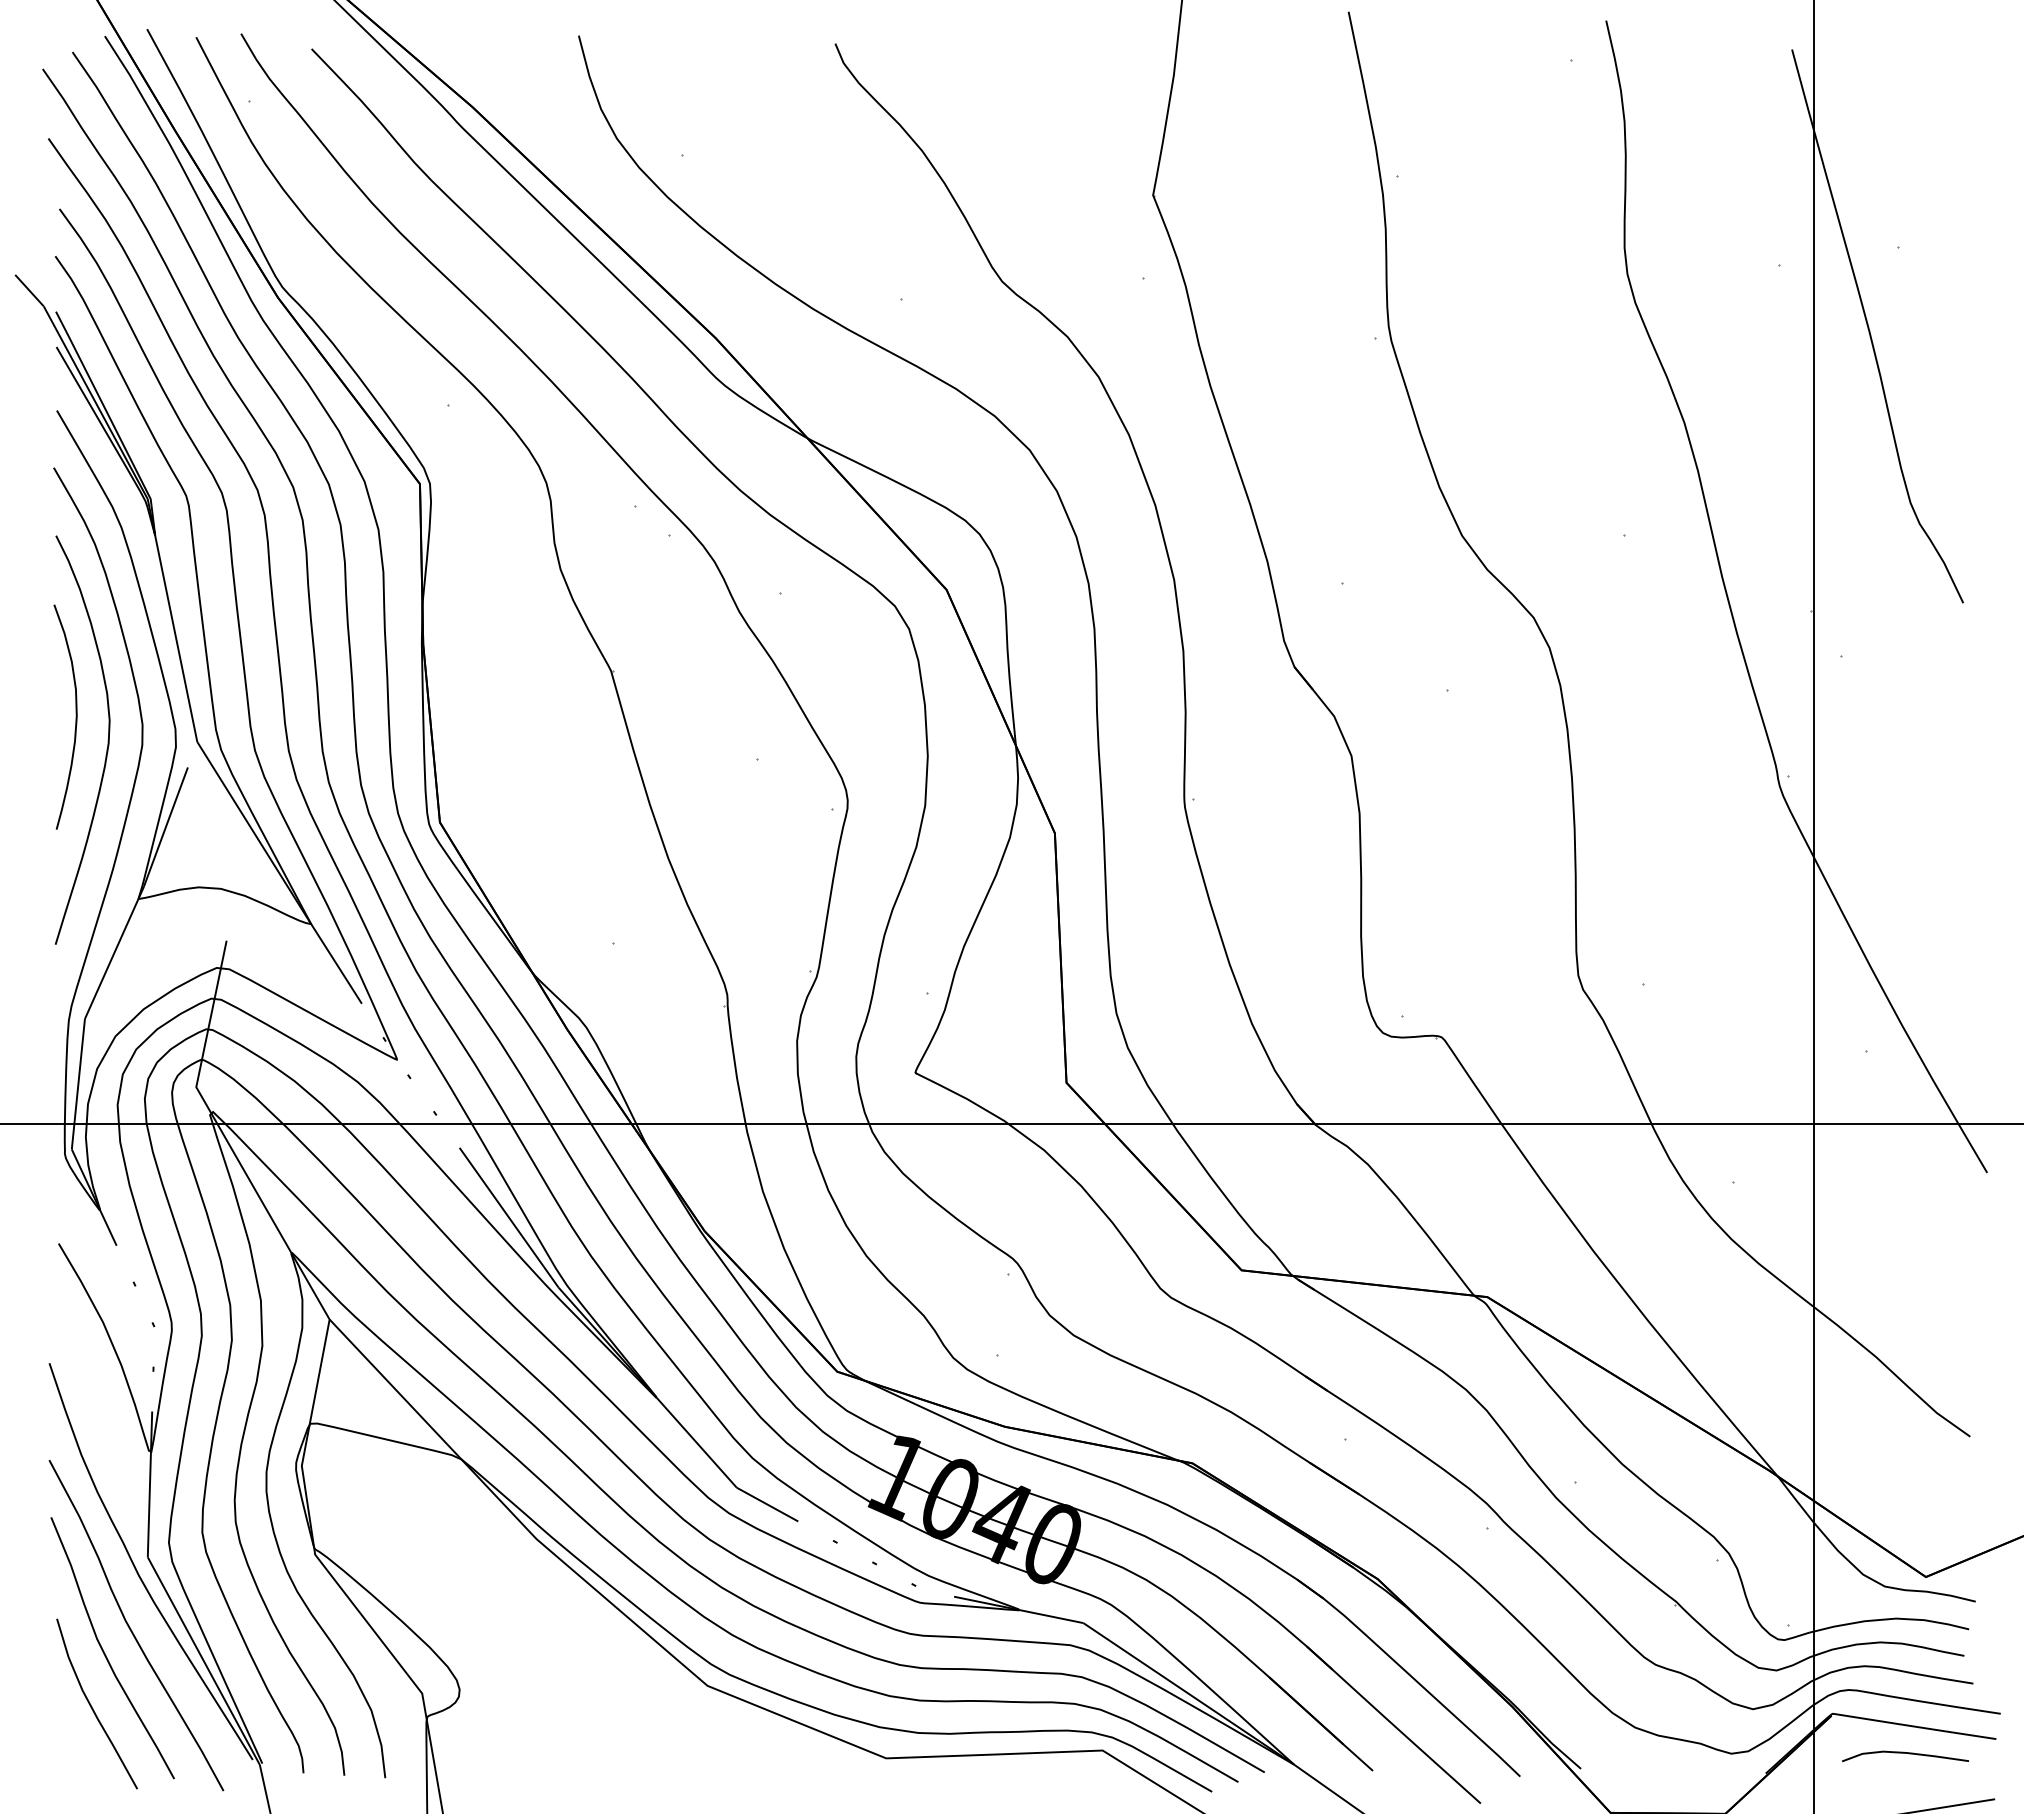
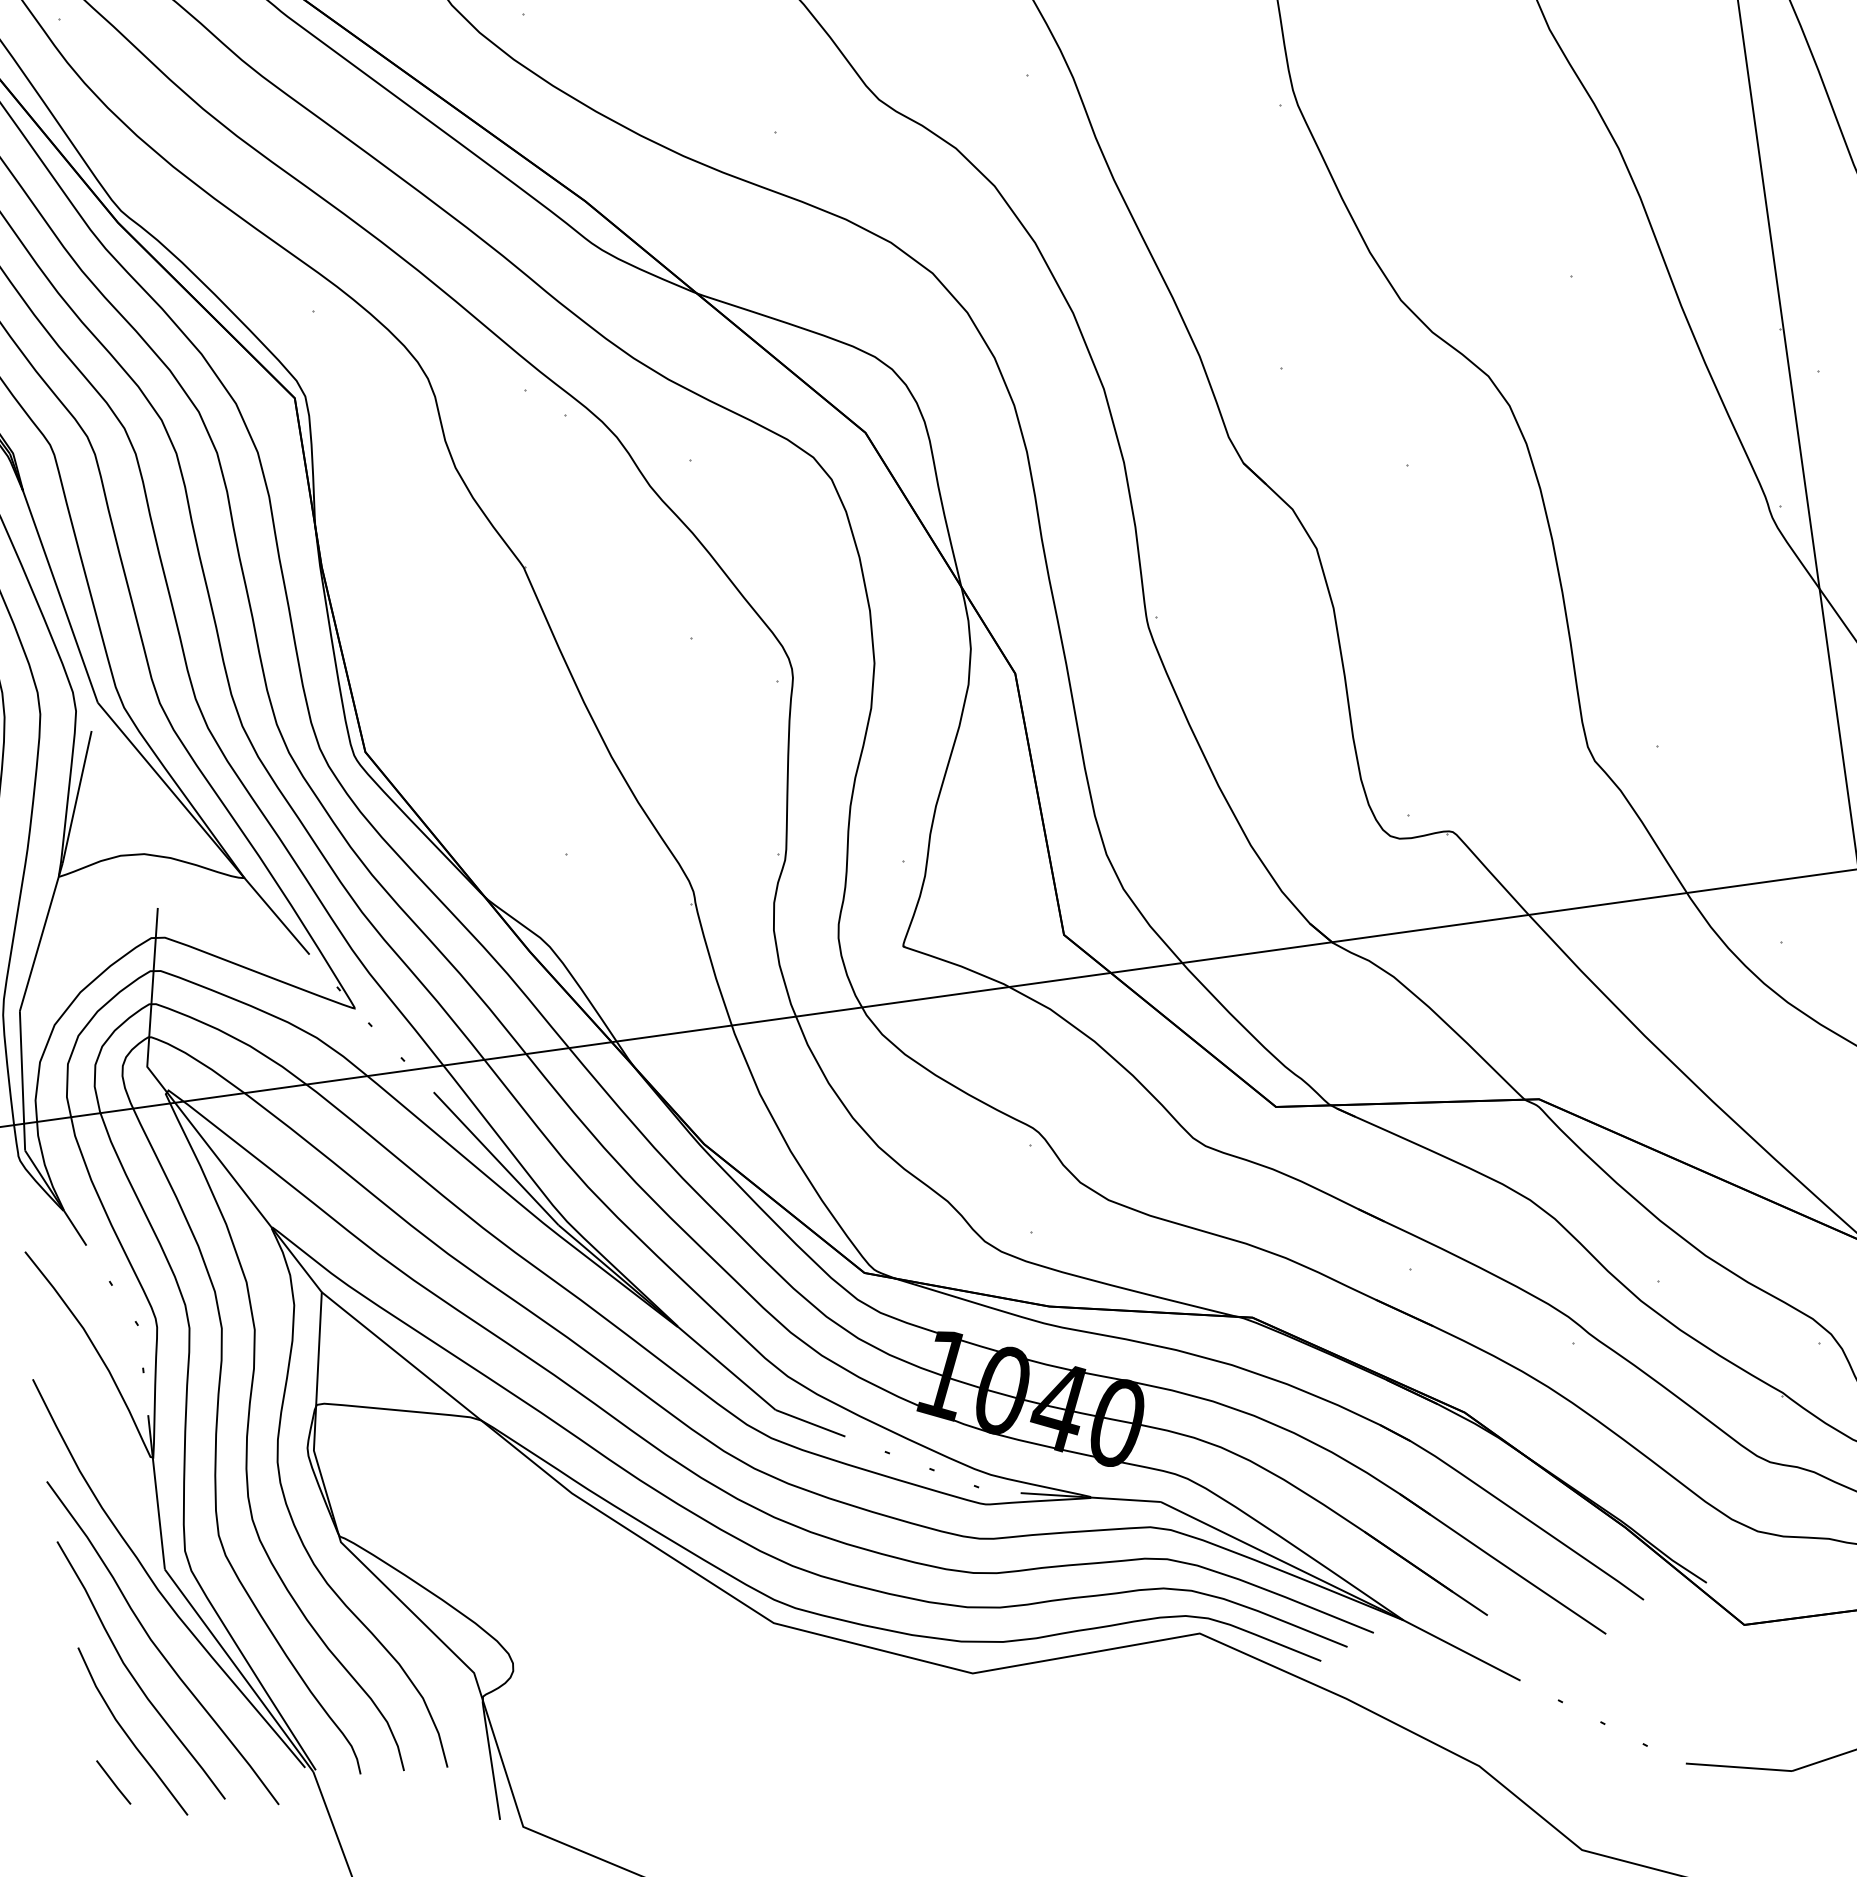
line: (72, 1748) -> (113, 1782), added

